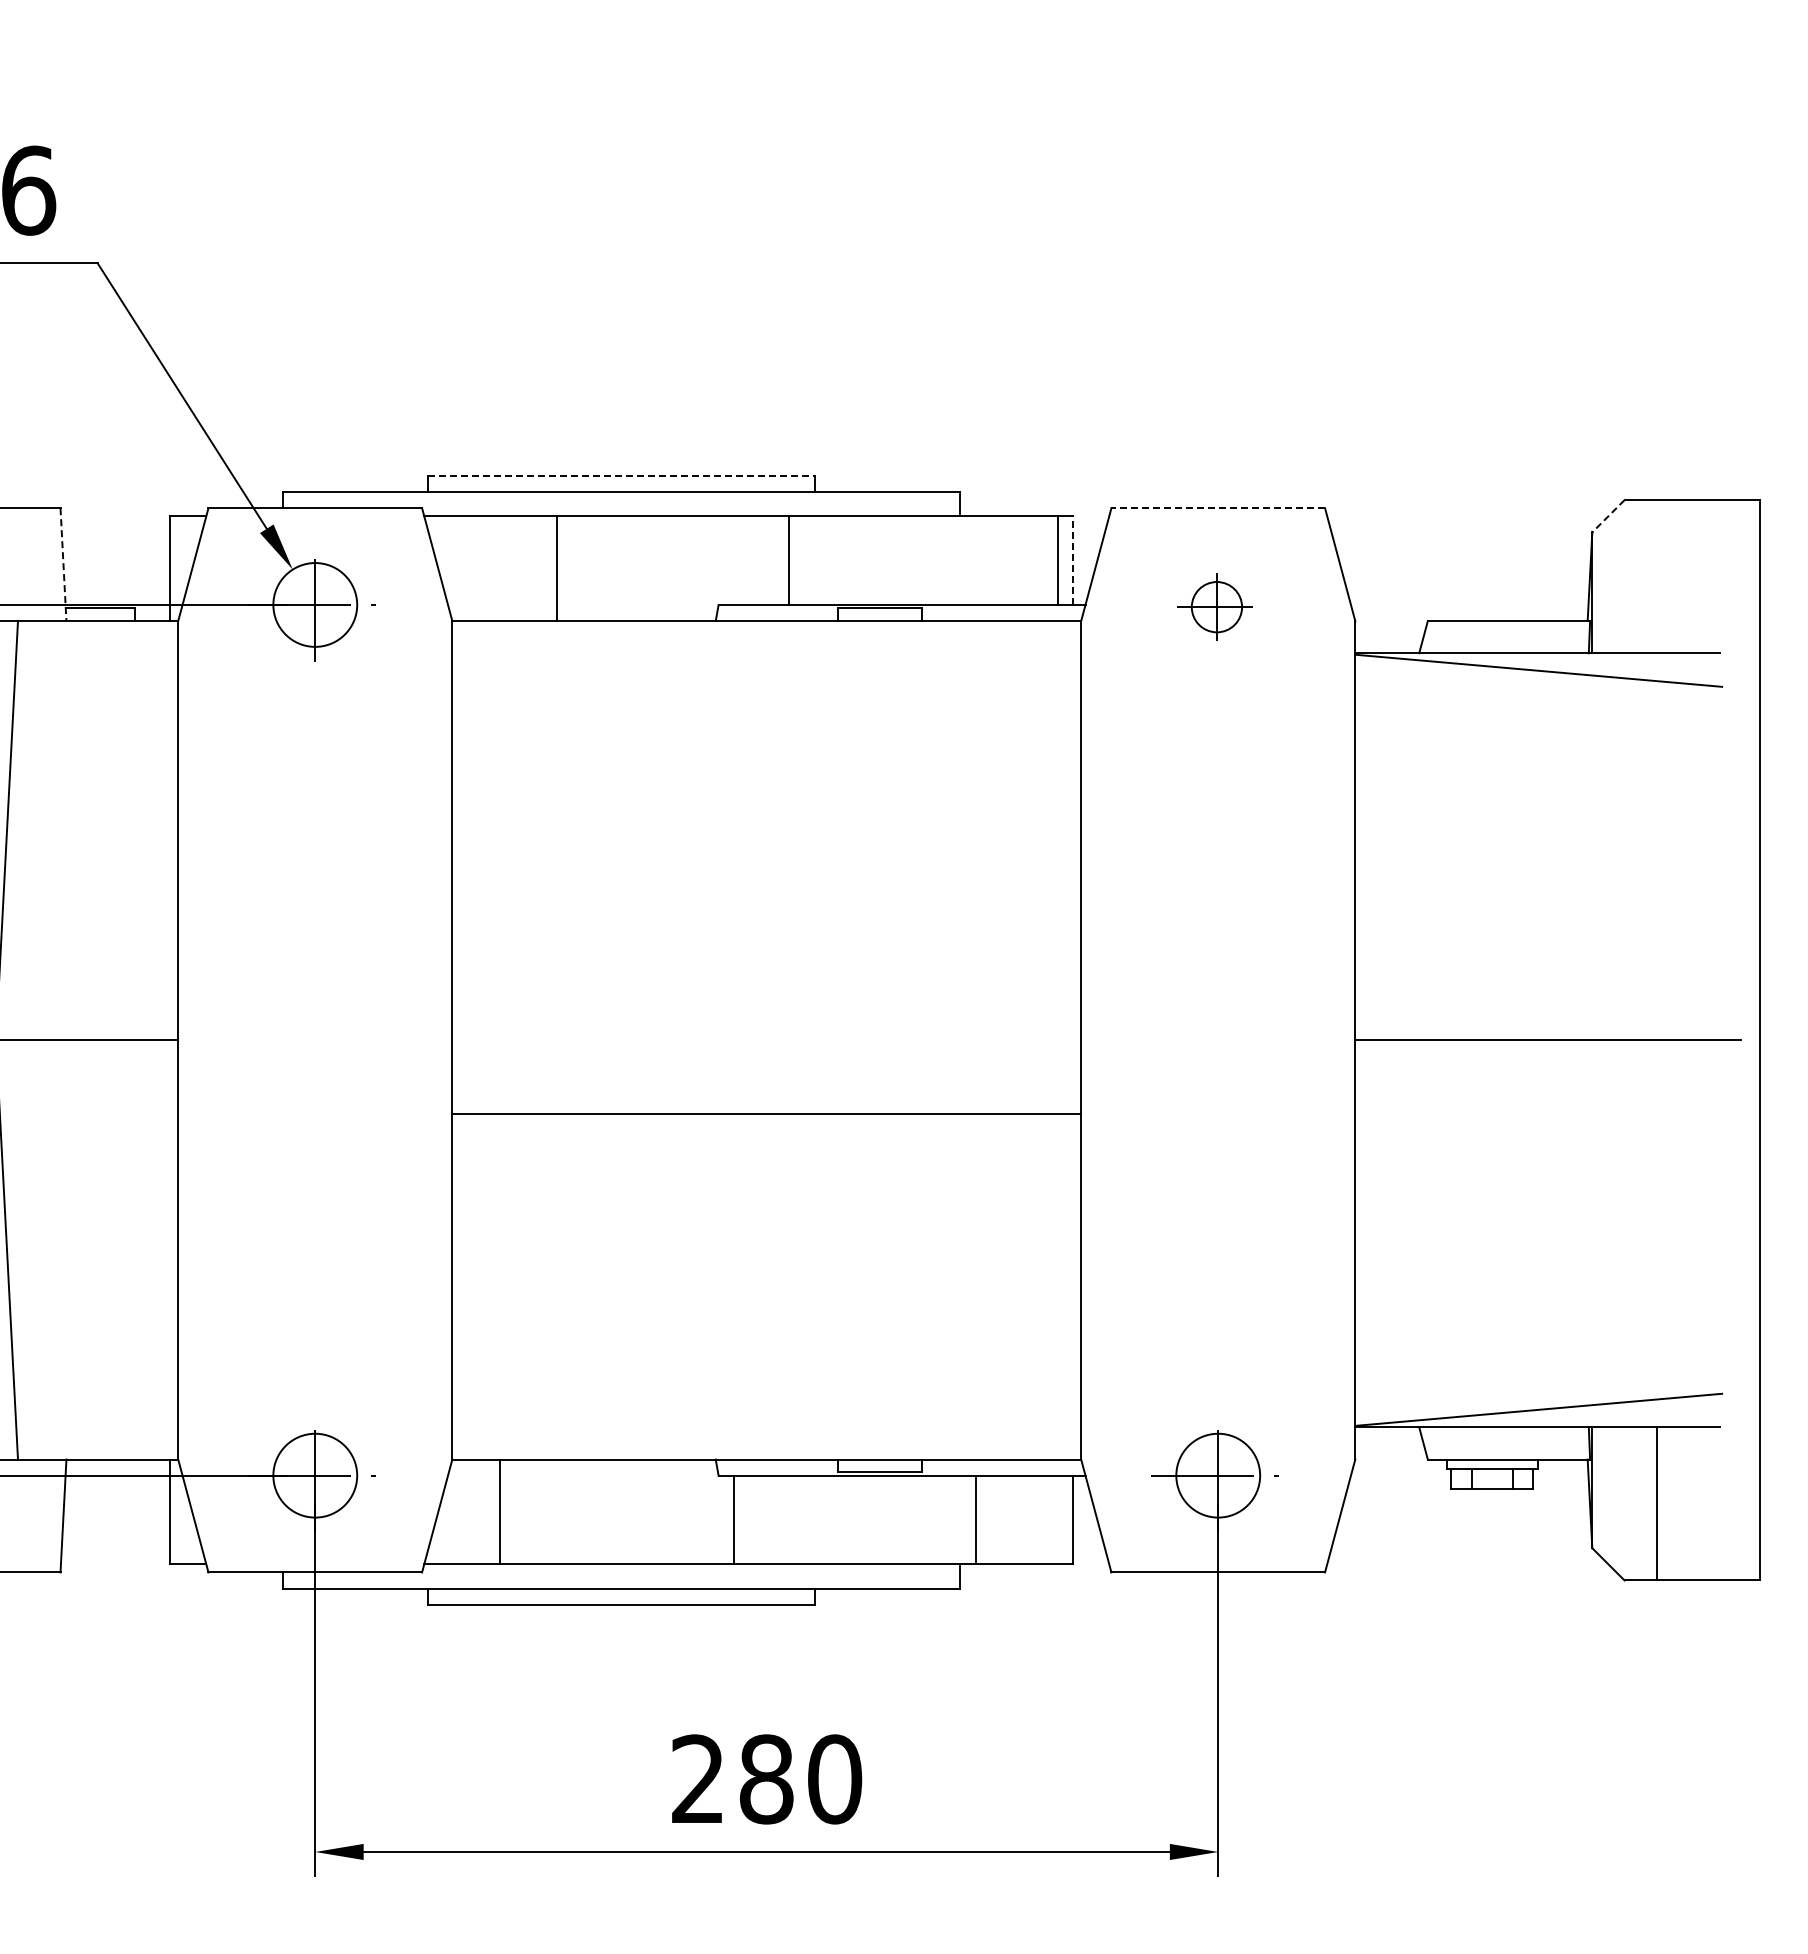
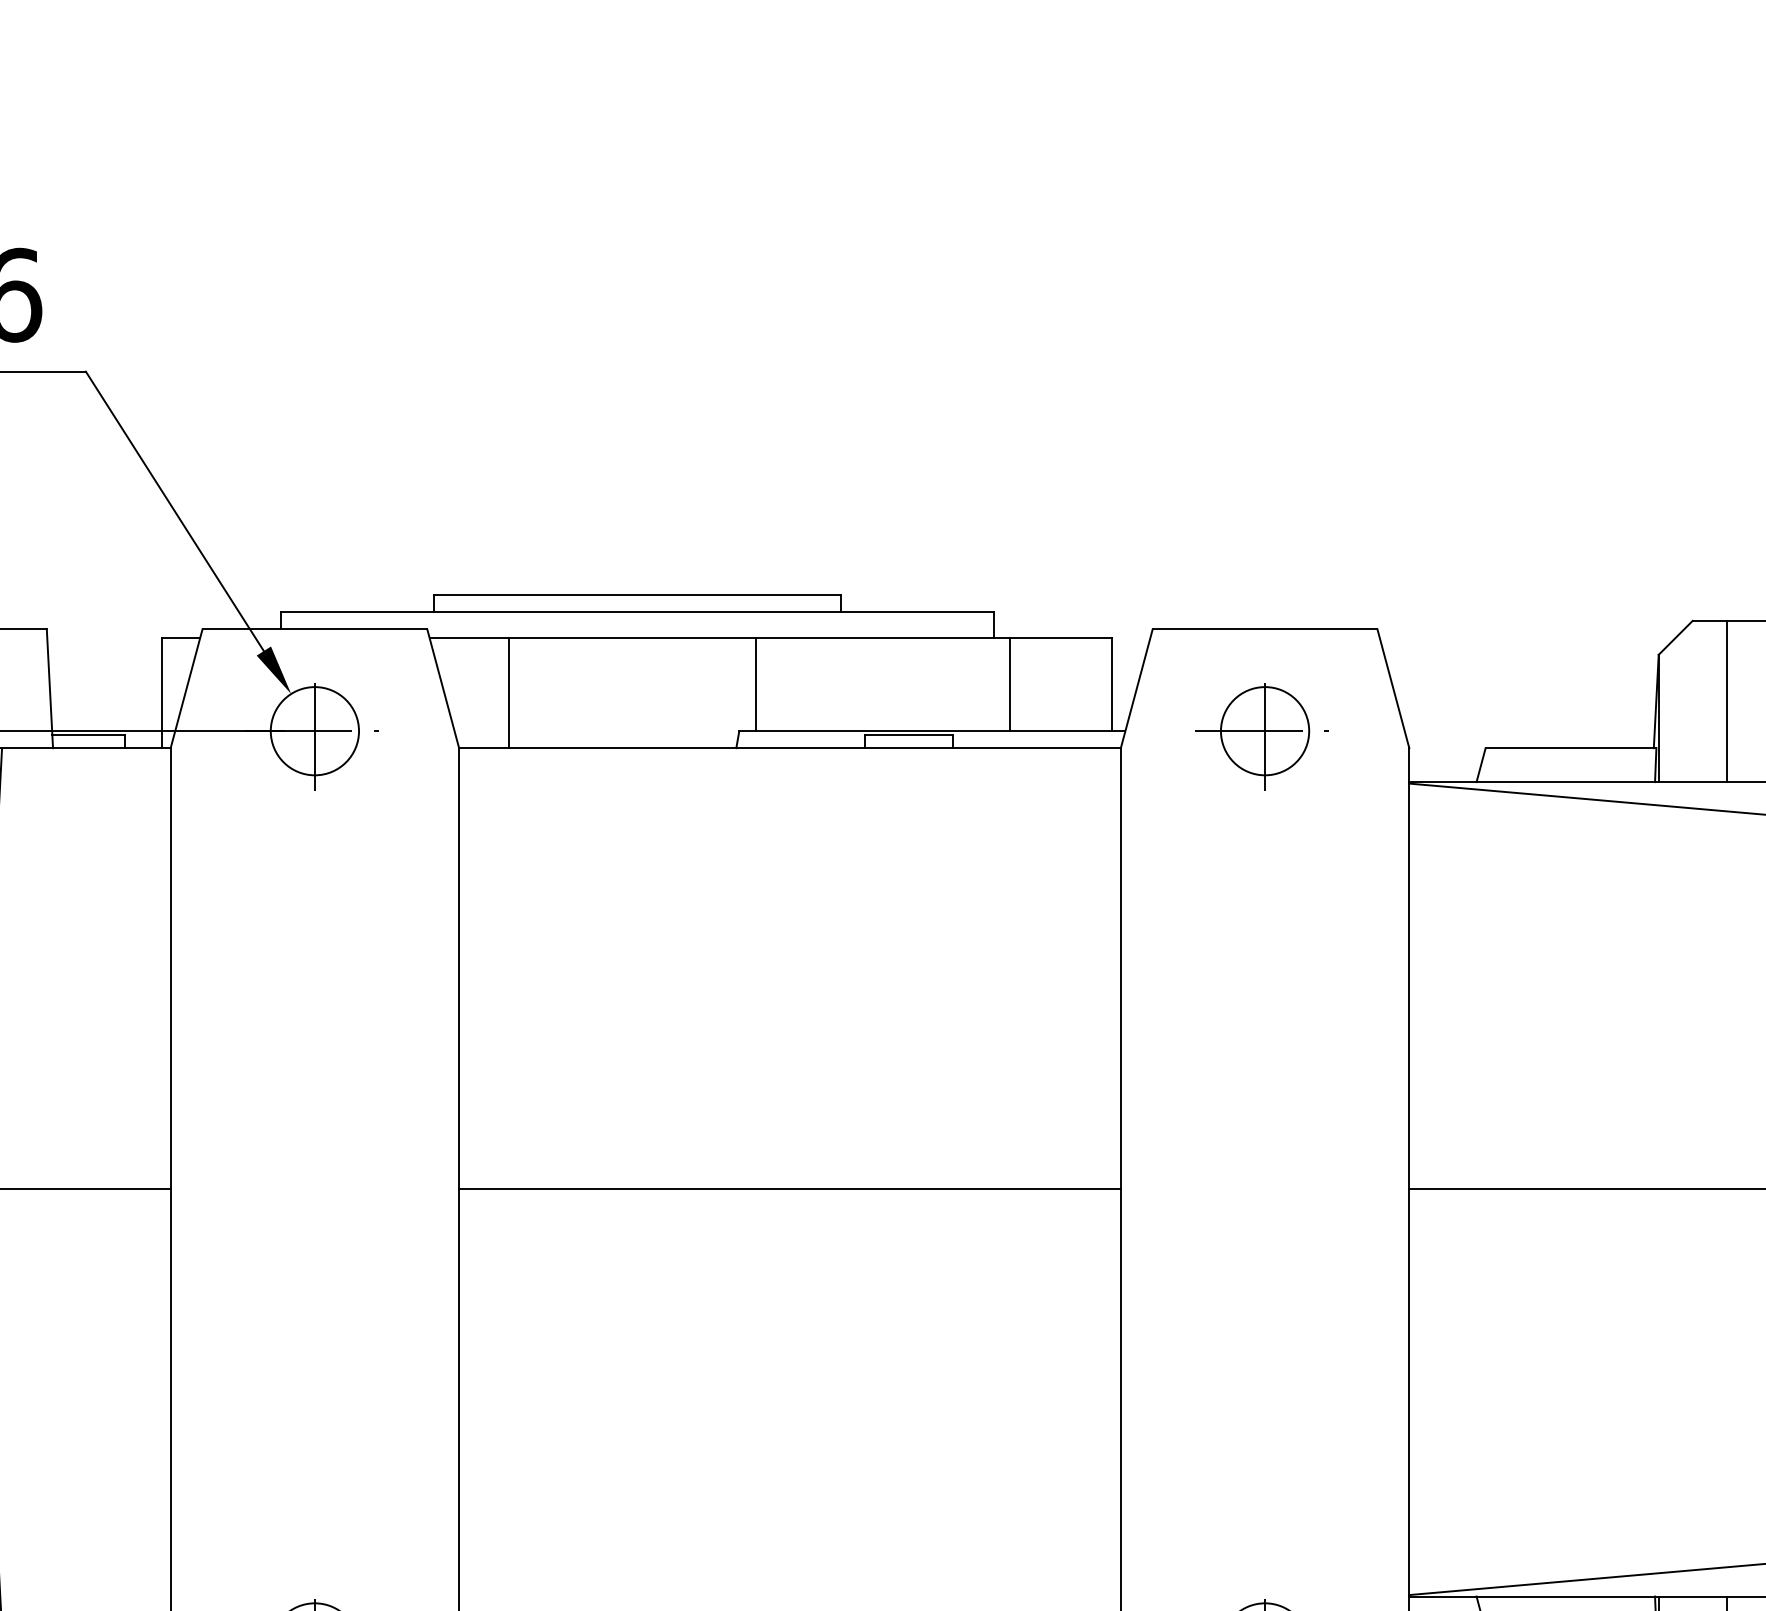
line: (622, 475) -> (638, 594), dashed -> solid
line: (1218, 508) -> (1265, 629), dashed -> solid
line: (1608, 516) -> (1675, 638), dashed -> solid
line: (789, 560) -> (756, 684), moved
line: (1057, 560) -> (1009, 684), moved
line: (1073, 560) -> (1112, 684), dashed -> solid
line: (63, 564) -> (49, 688), dashed -> solid
line: (556, 568) -> (508, 692), moved
line: (1656, 576) -> (1726, 701), added
part: (1214, 610) -> (1261, 737), size x1.67
line: (766, 1114) -> (789, 1189), moved

